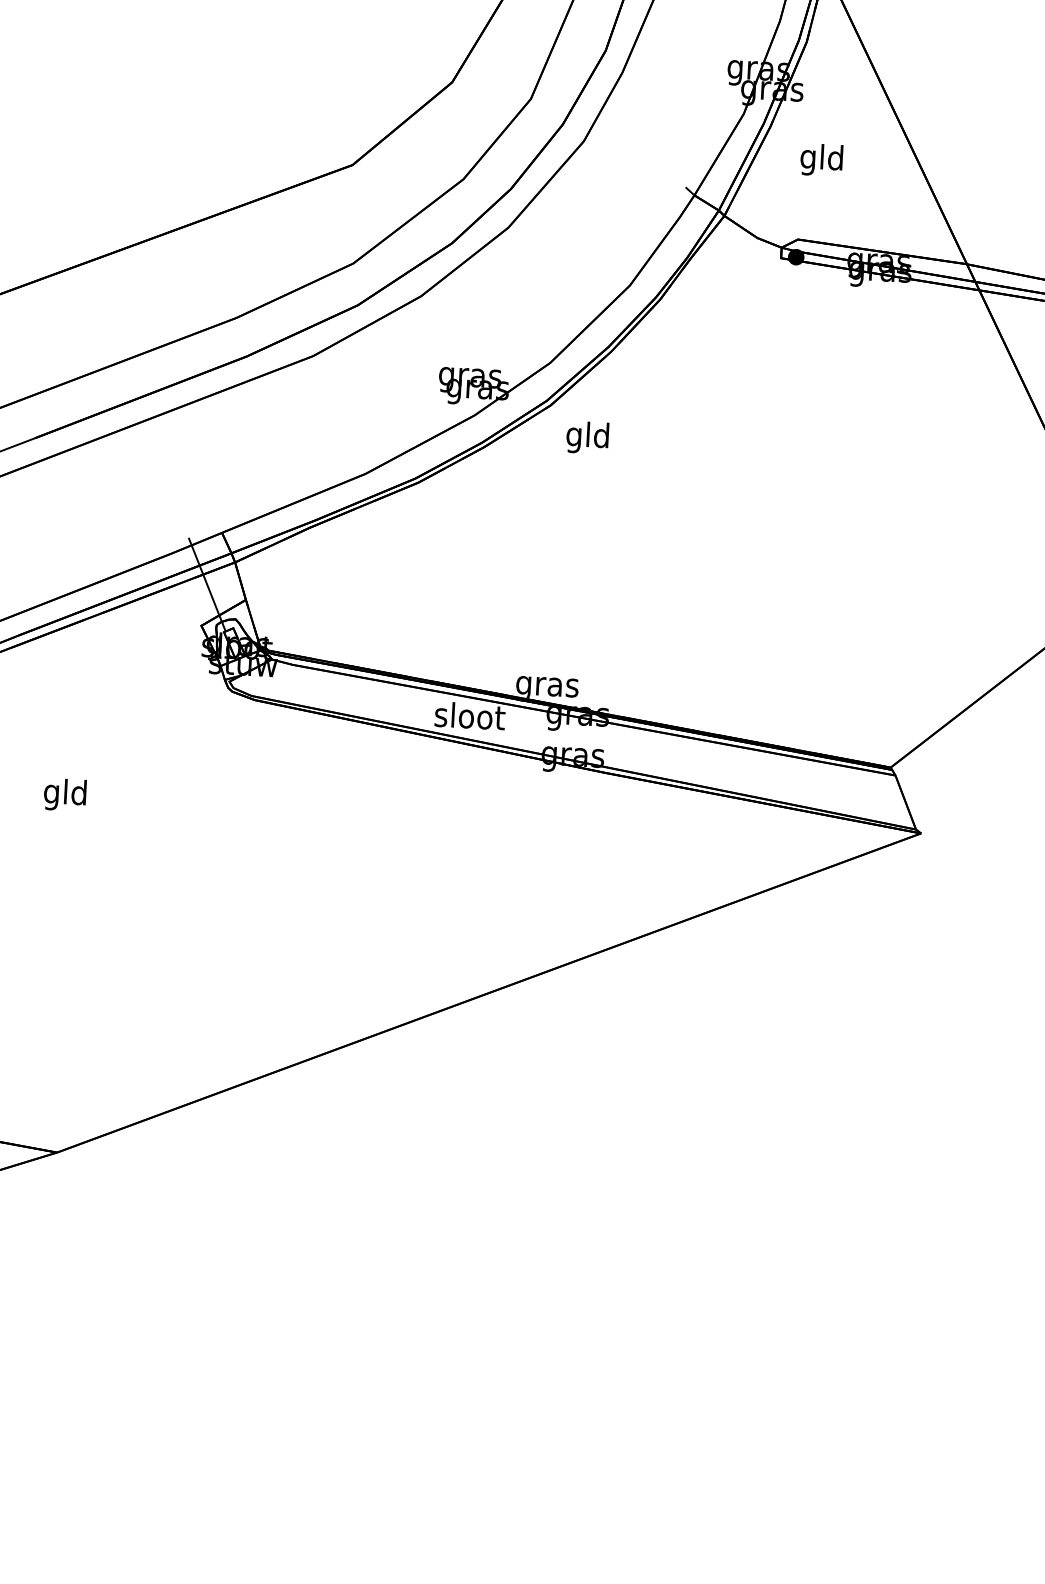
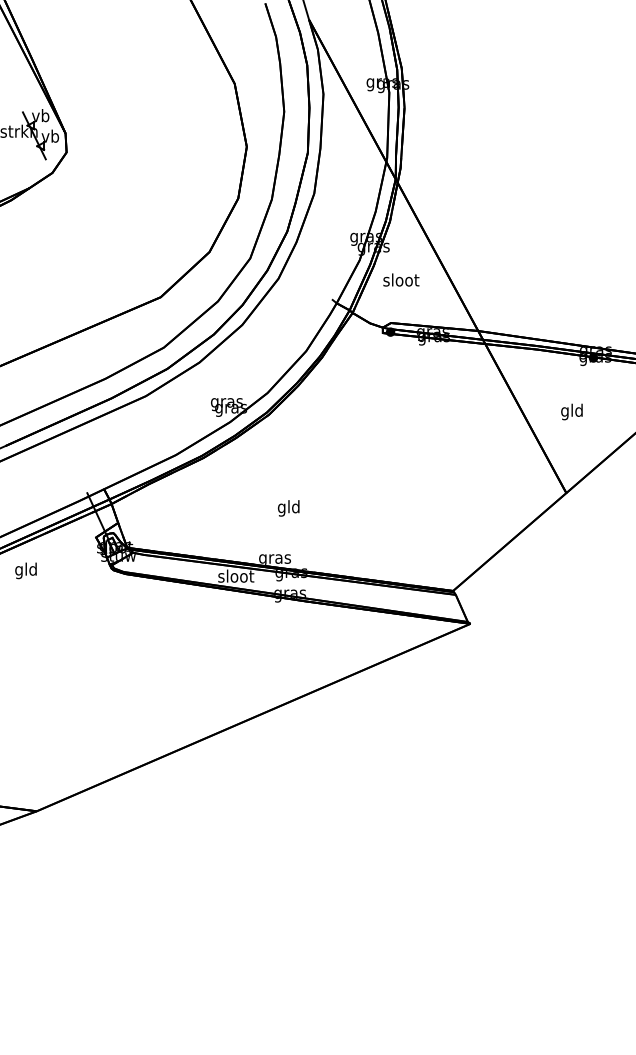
text: (822, 159) -> (401, 281), gld -> sloot
text: (587, 437) -> (288, 508), moved
text: (64, 794) -> (25, 570), moved

